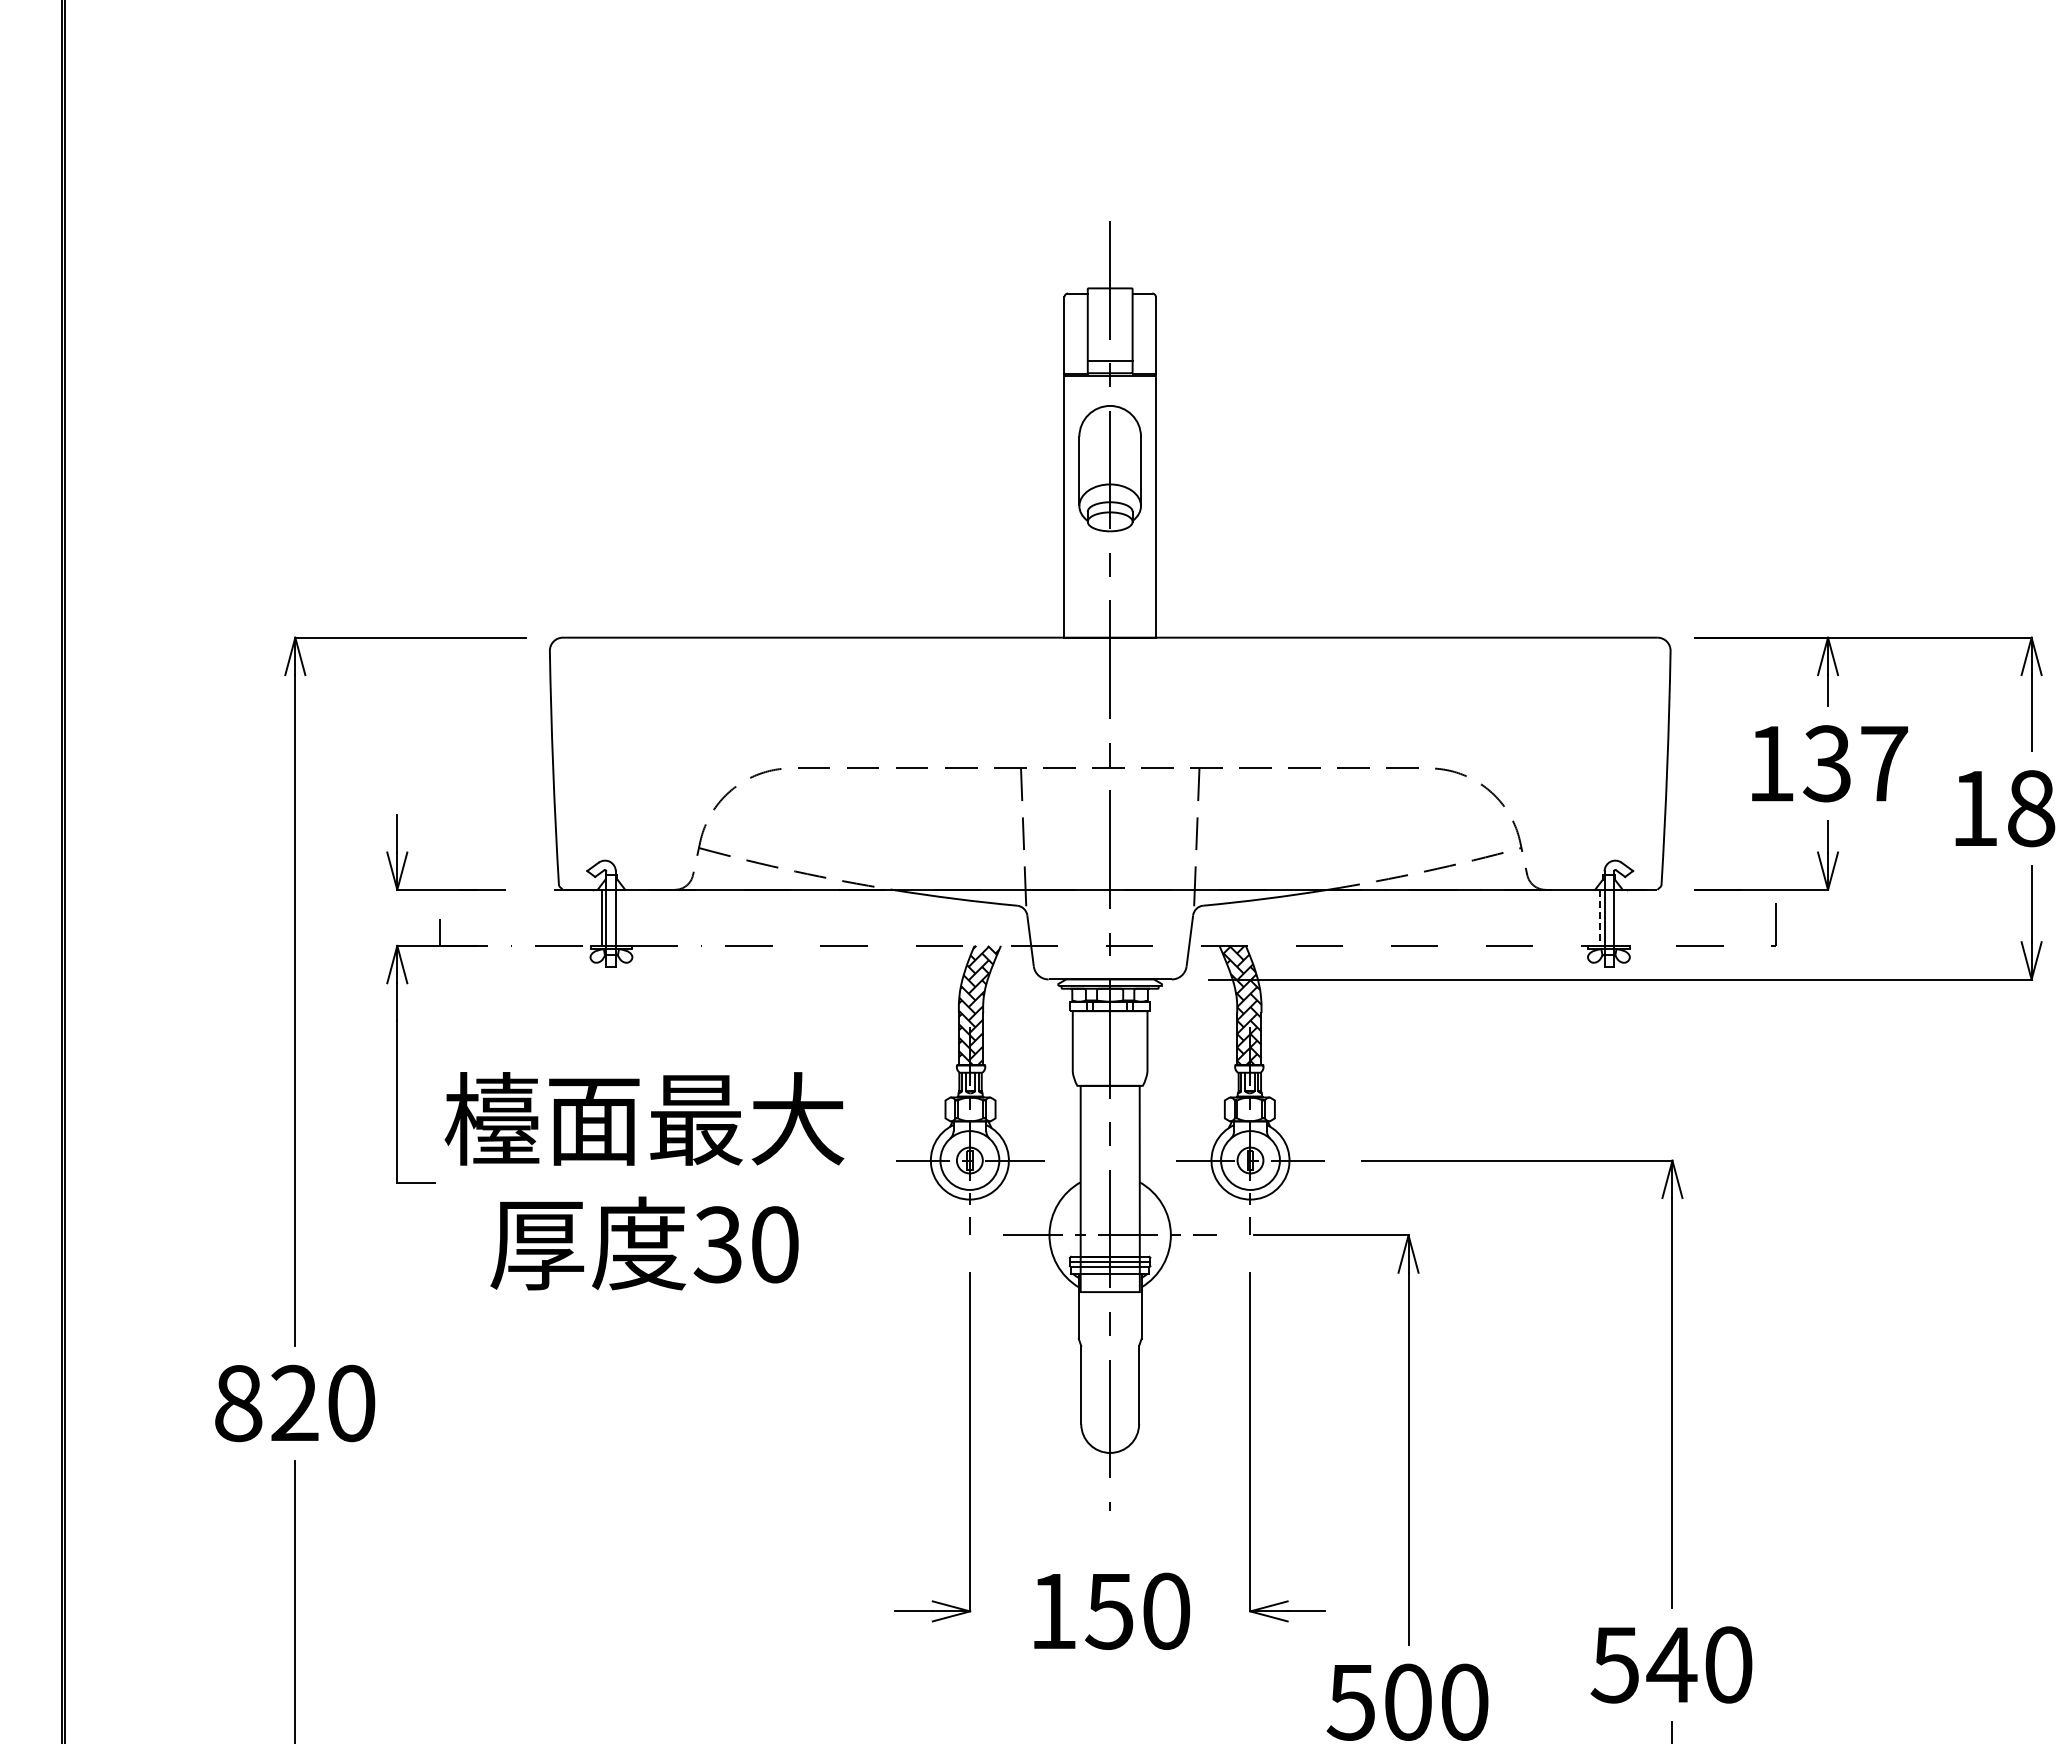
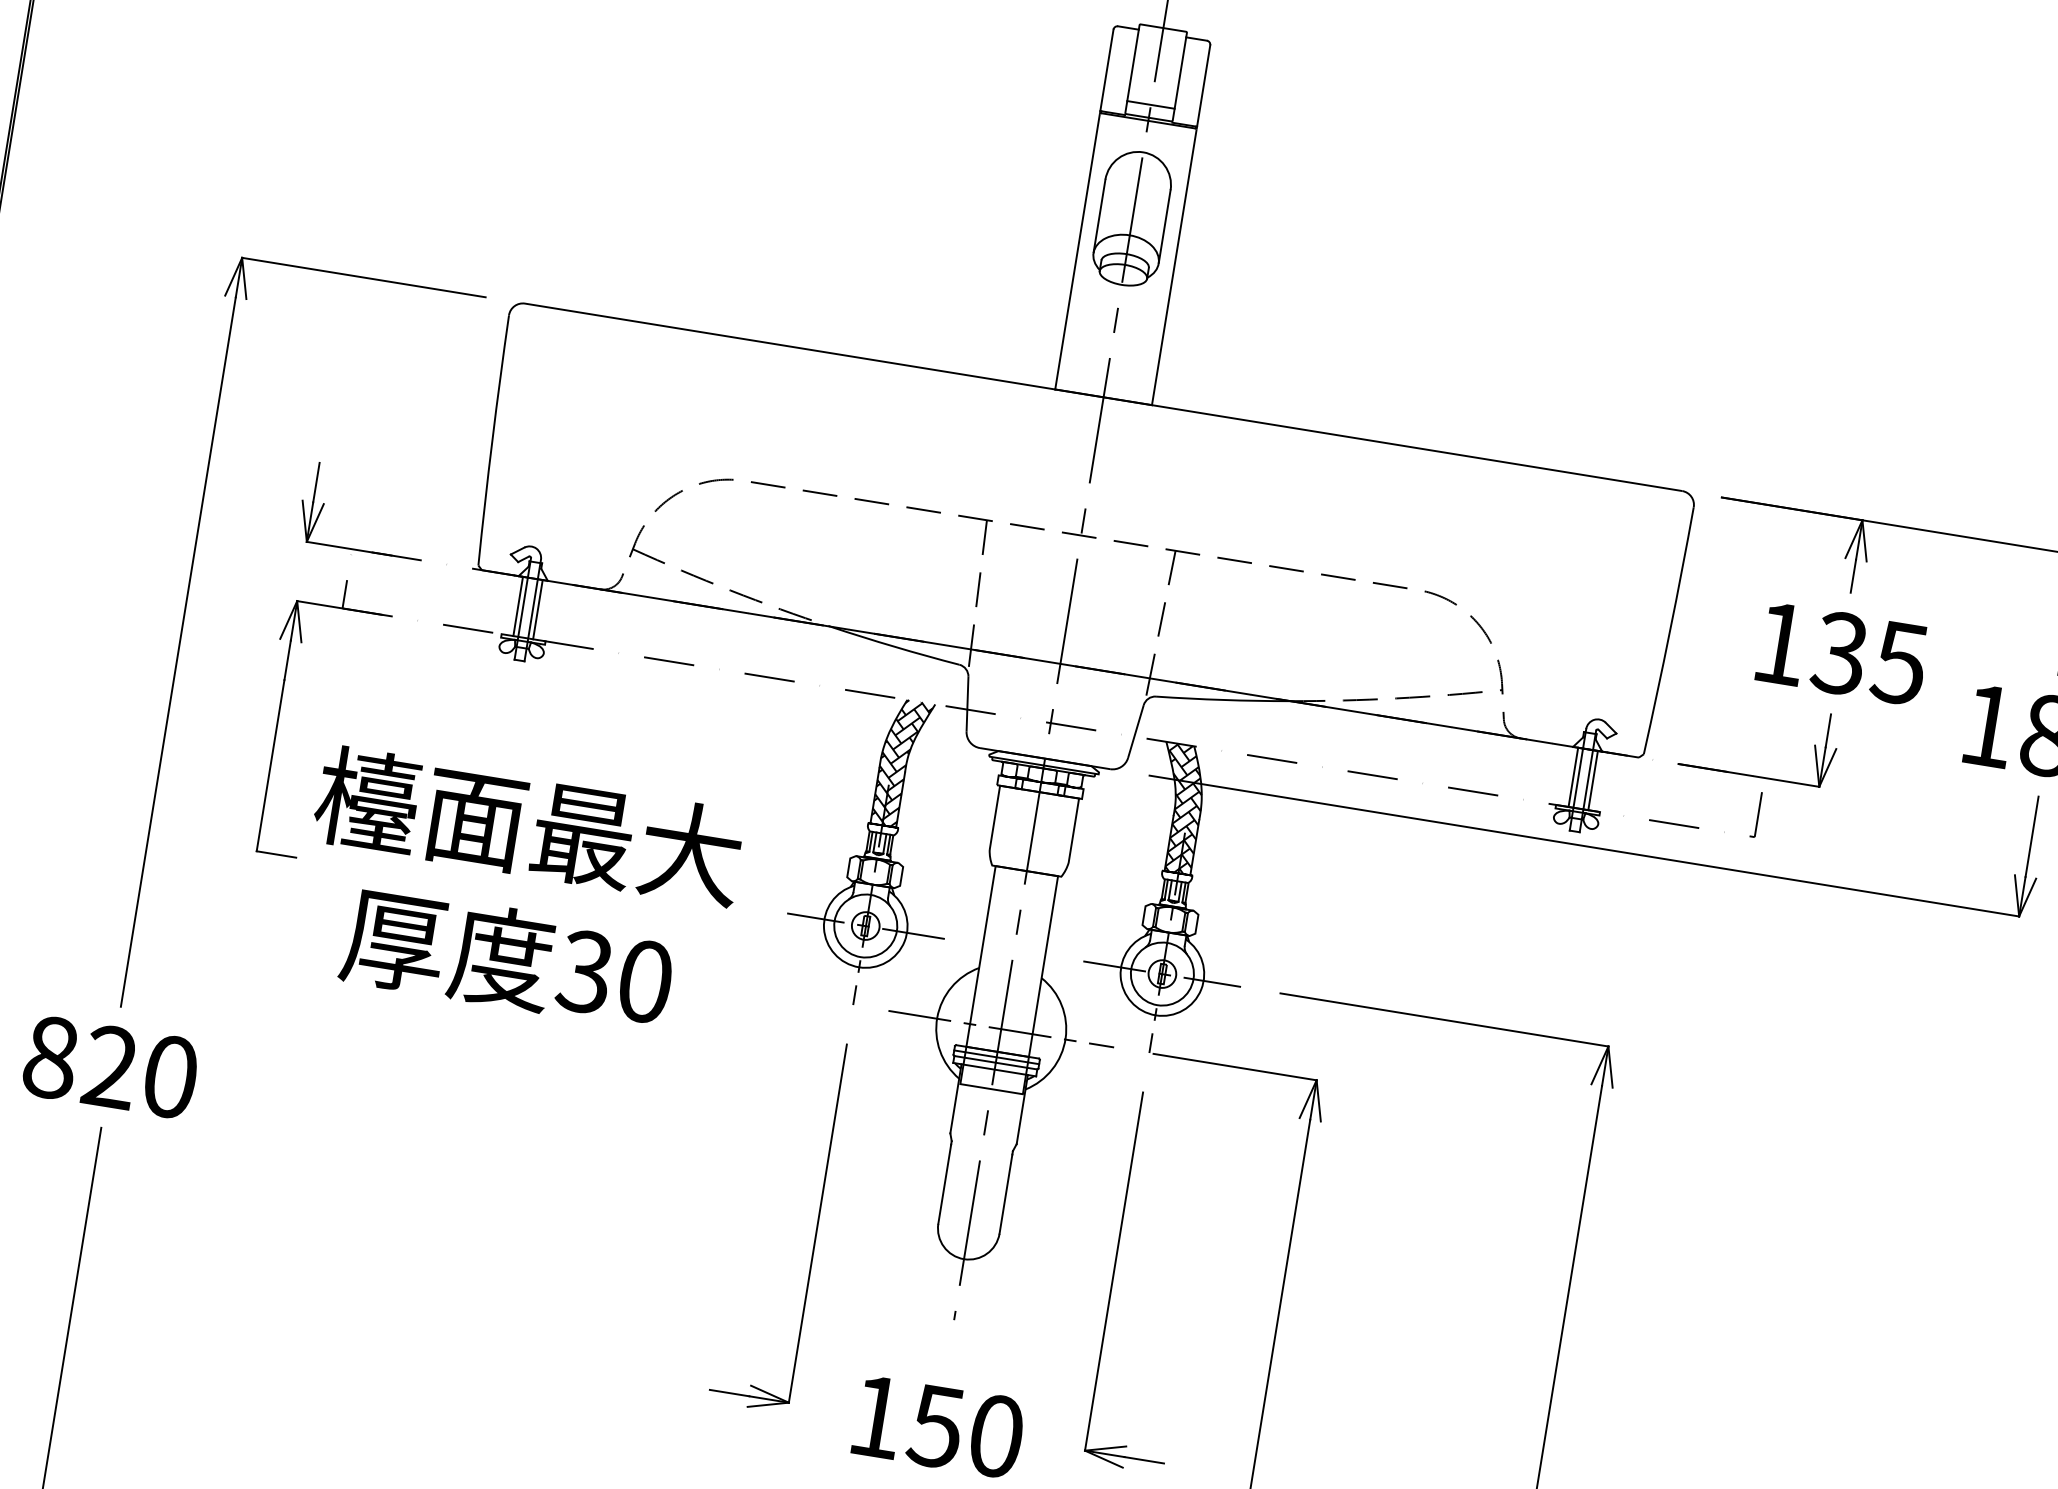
text: (1883, 764) -> (1899, 663), 137 -> 135
line: (620, 917) -> (538, 609), added
line: (1618, 917) -> (1593, 780), added
line: (1599, 918) -> (1572, 777), dashed -> solid

